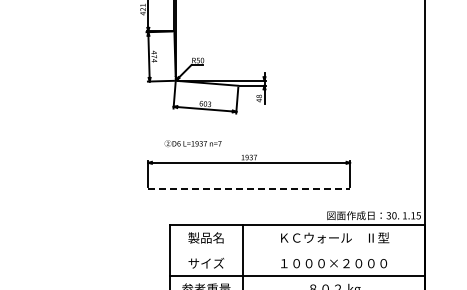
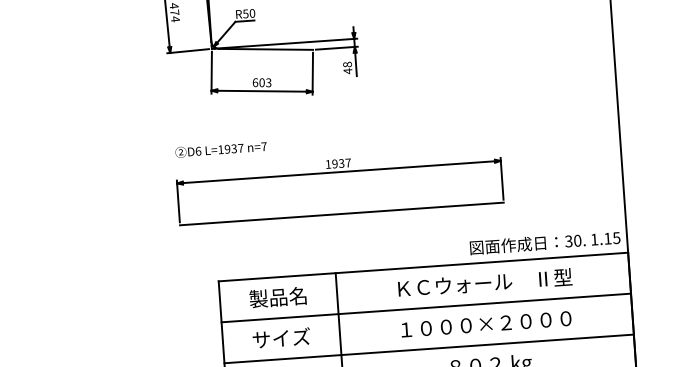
text: (192, 143) -> (220, 149), moved
line: (249, 188) -> (342, 213), dashed -> solid
line: (297, 250) -> (426, 307), added

